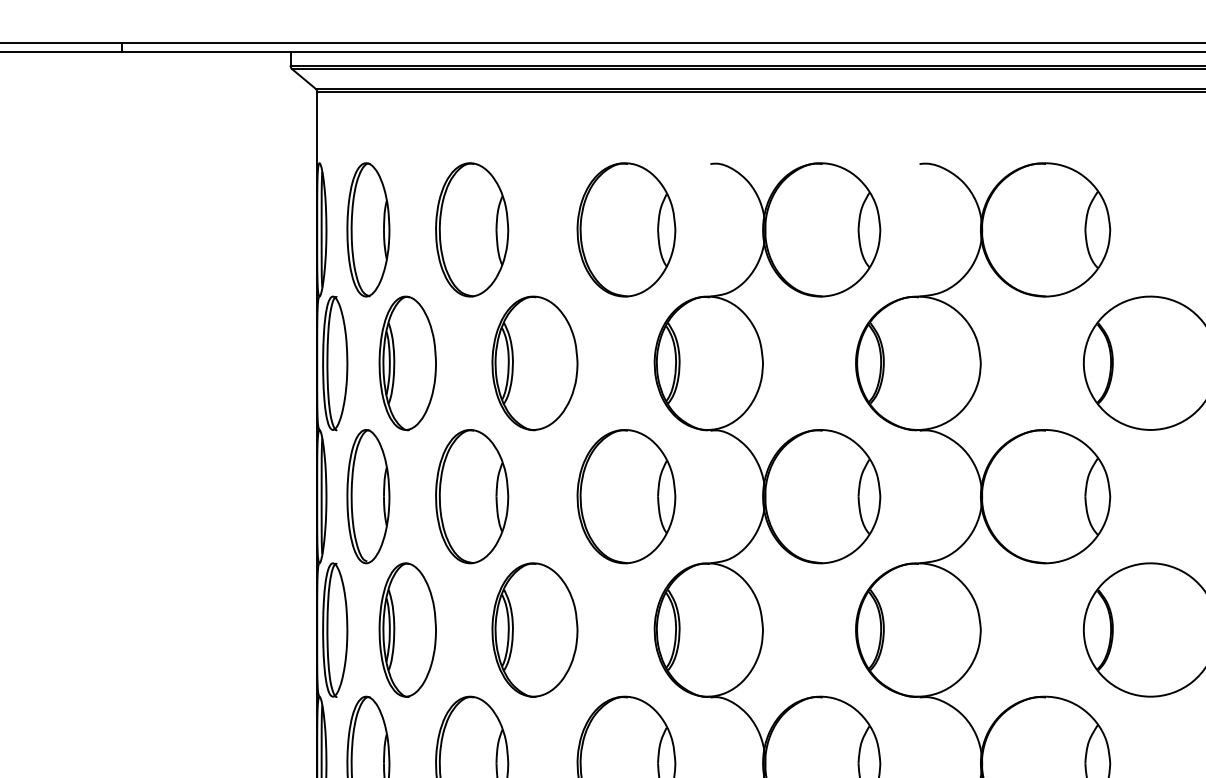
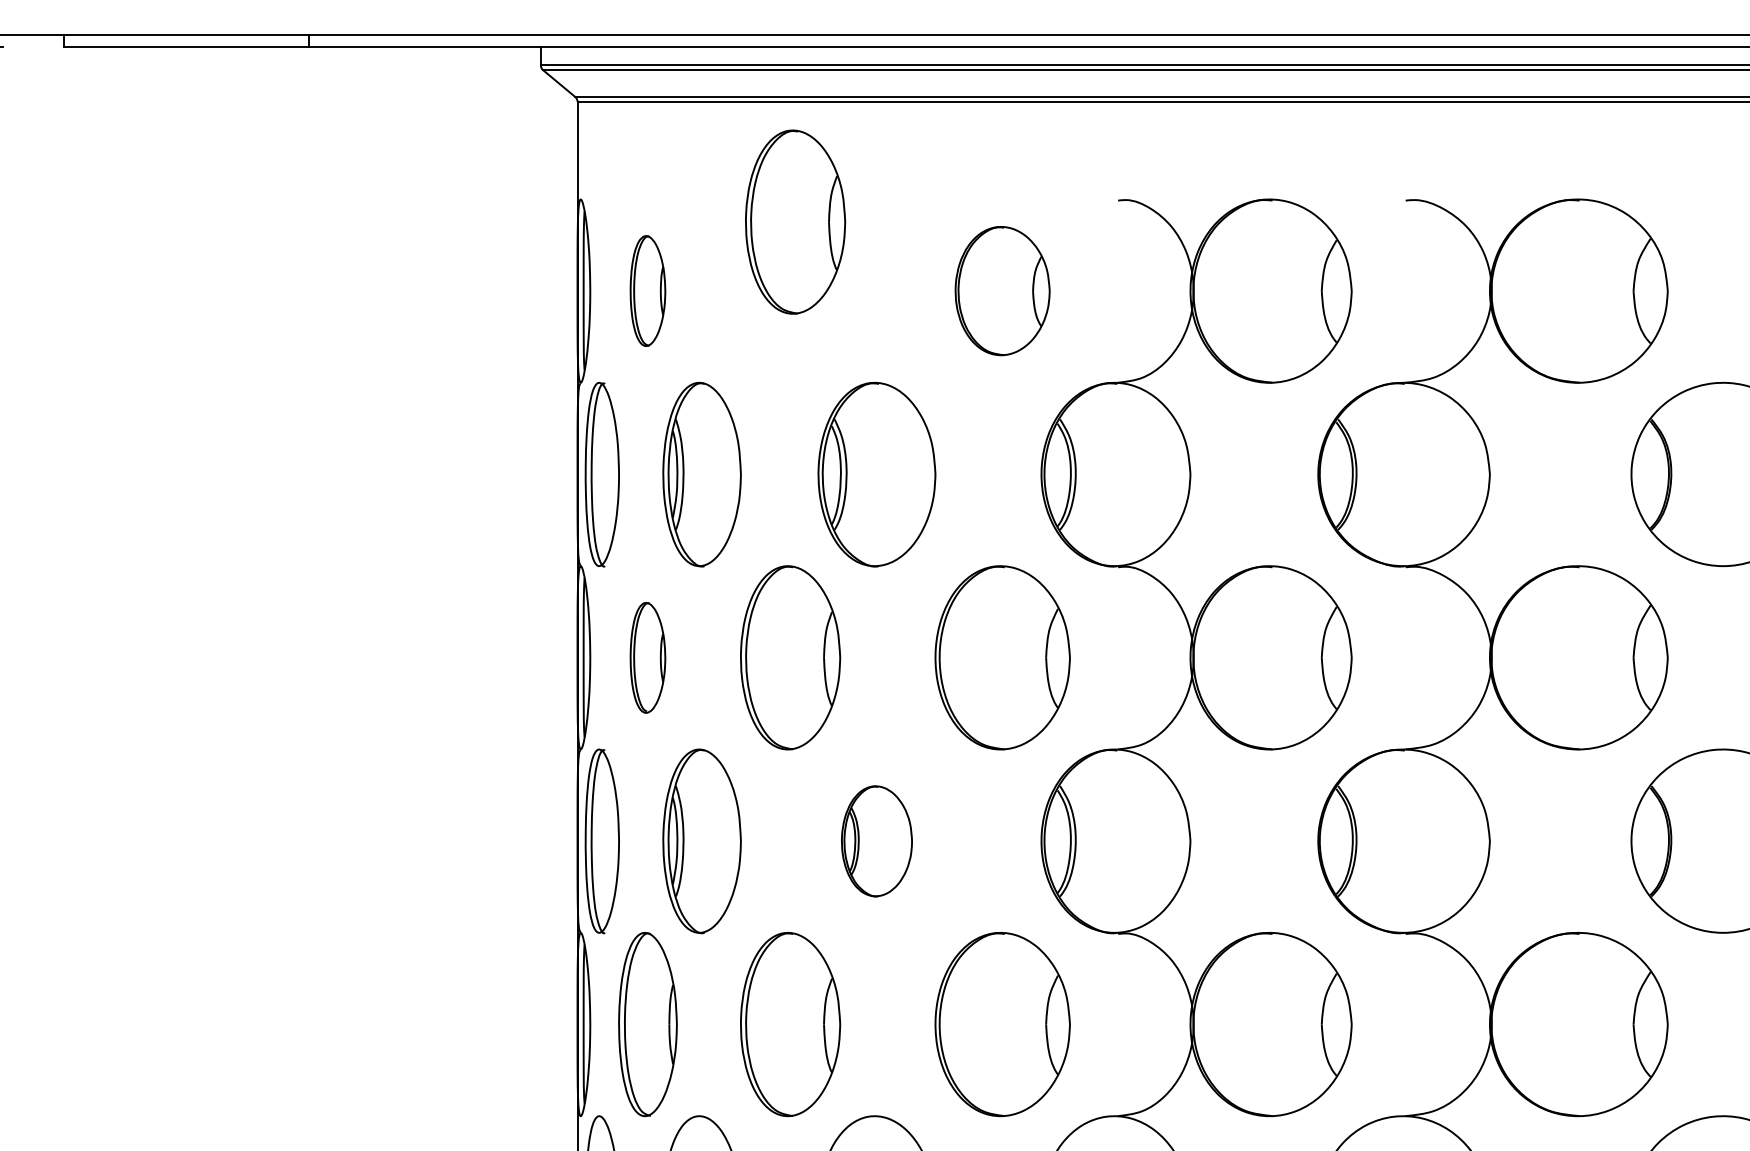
part: (368, 229) -> (647, 290), size x0.6
part: (472, 229) -> (795, 221), moved
part: (626, 229) -> (1002, 290), size x0.7
part: (368, 496) -> (647, 657), size x0.6
part: (534, 630) -> (876, 841), size x0.6

